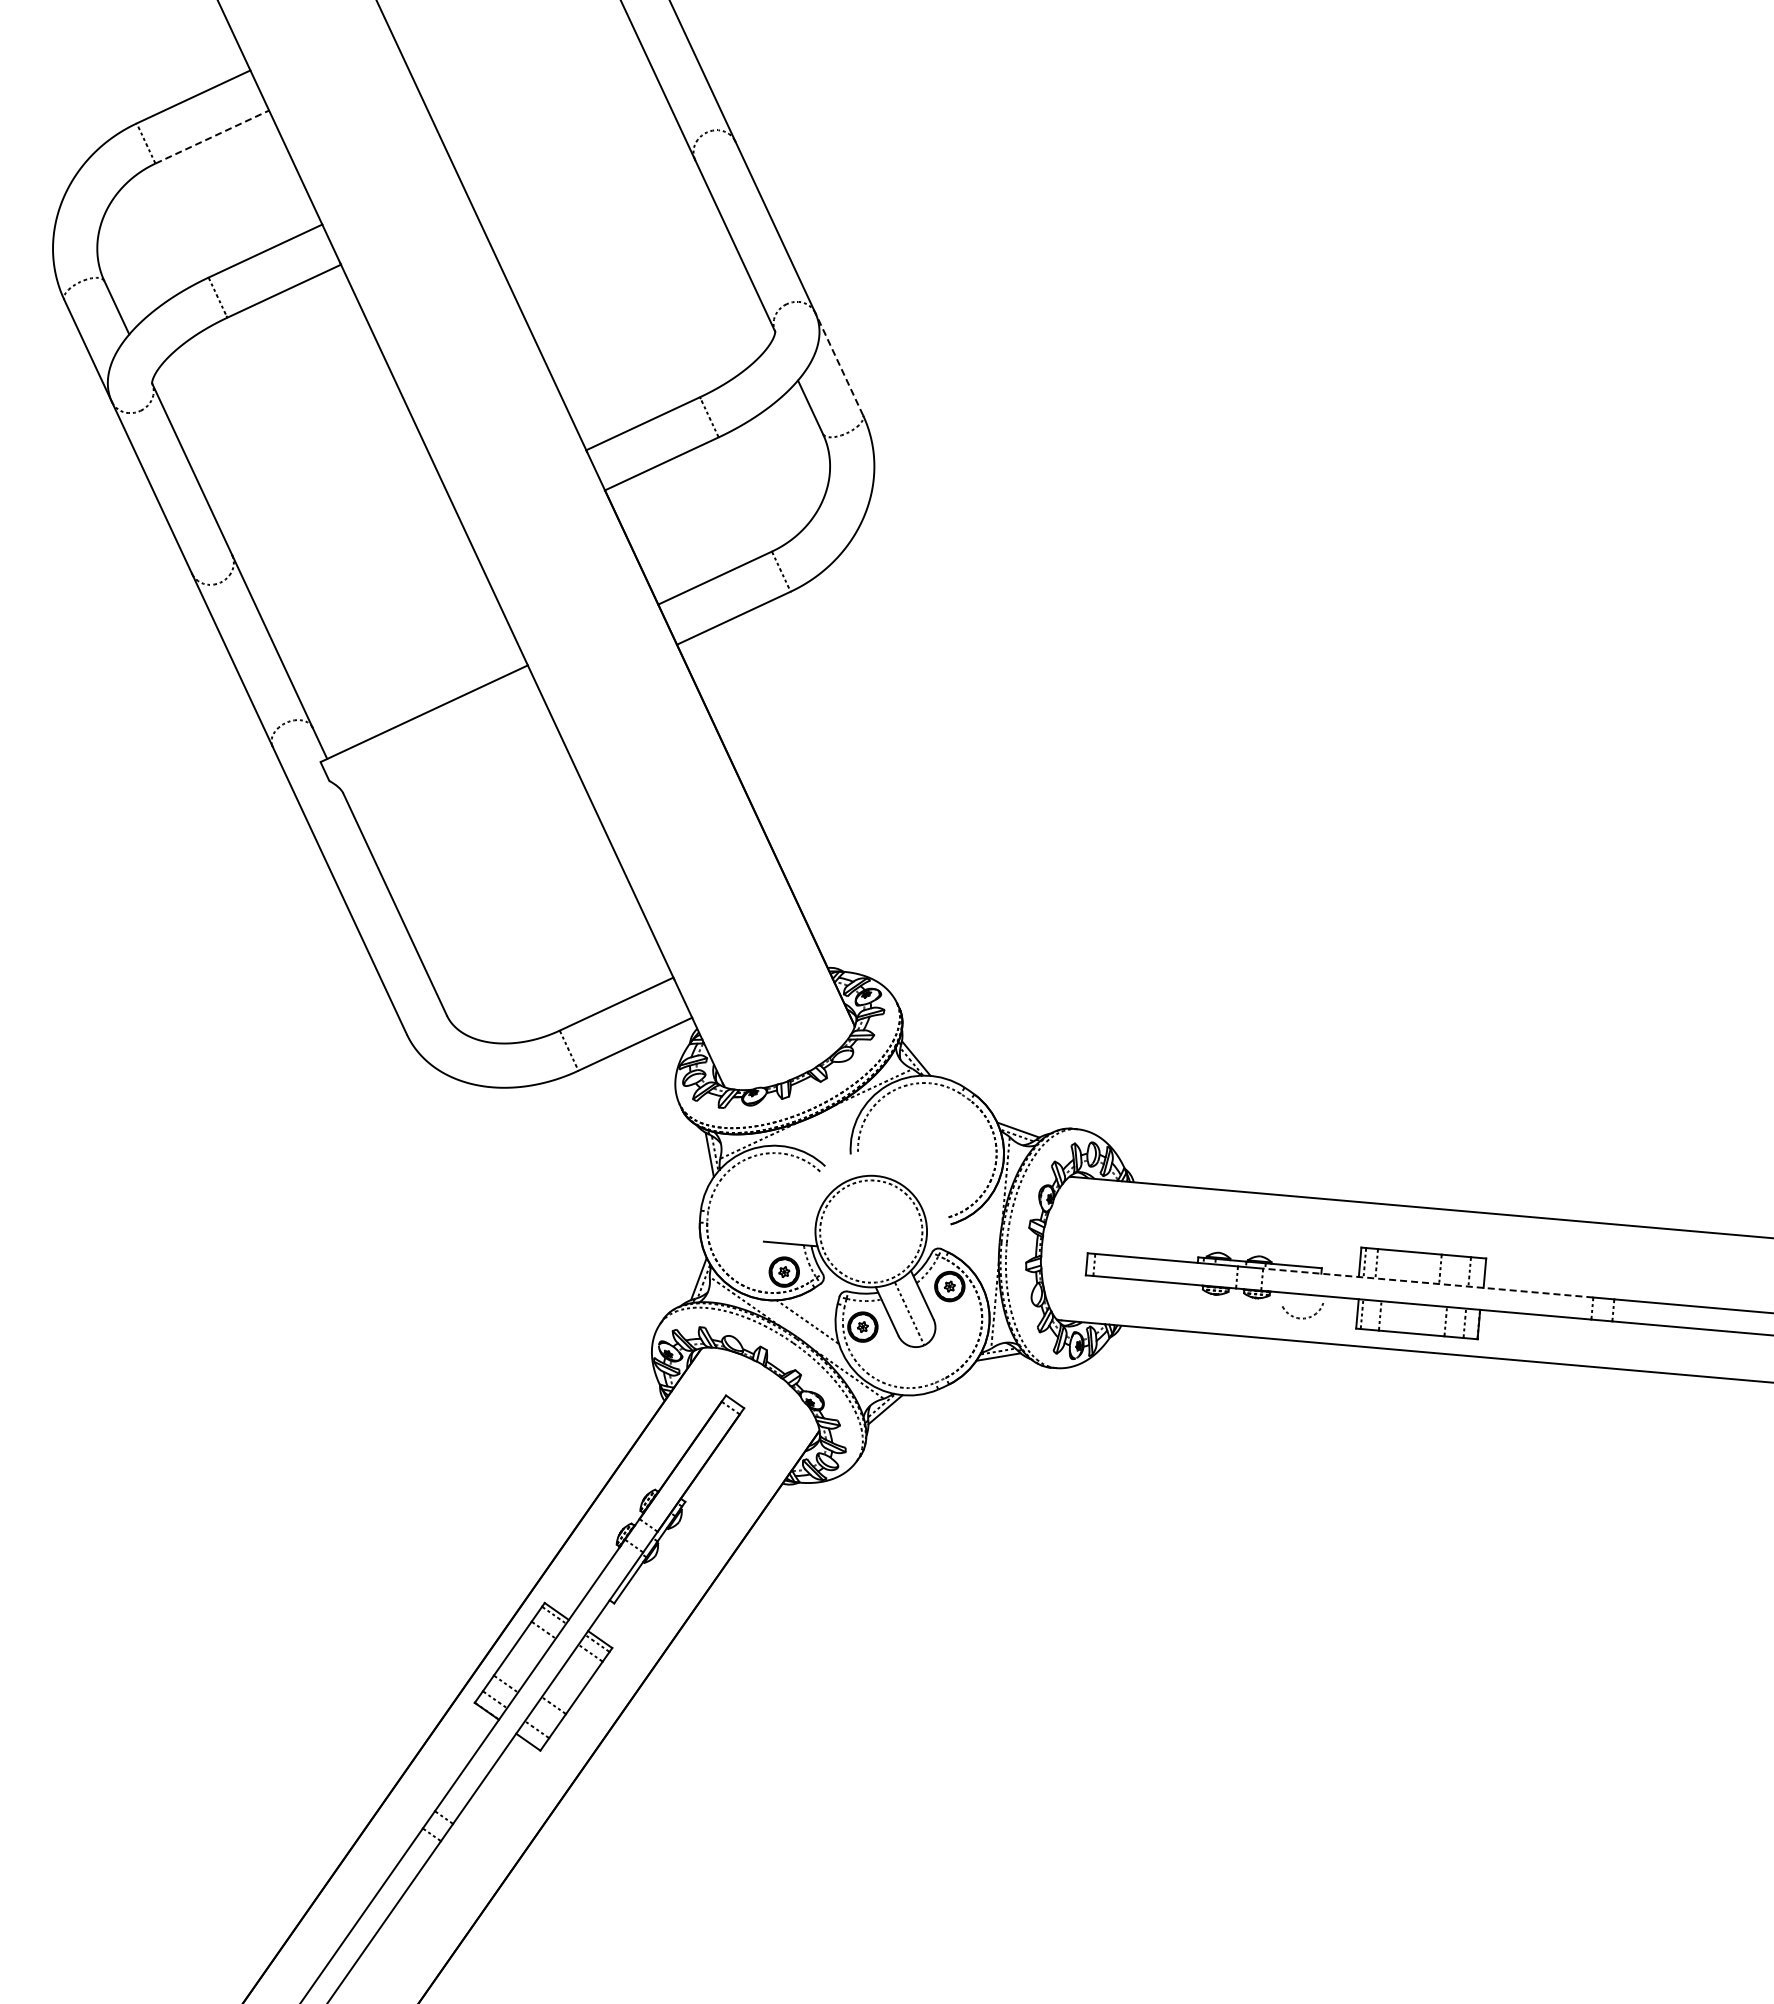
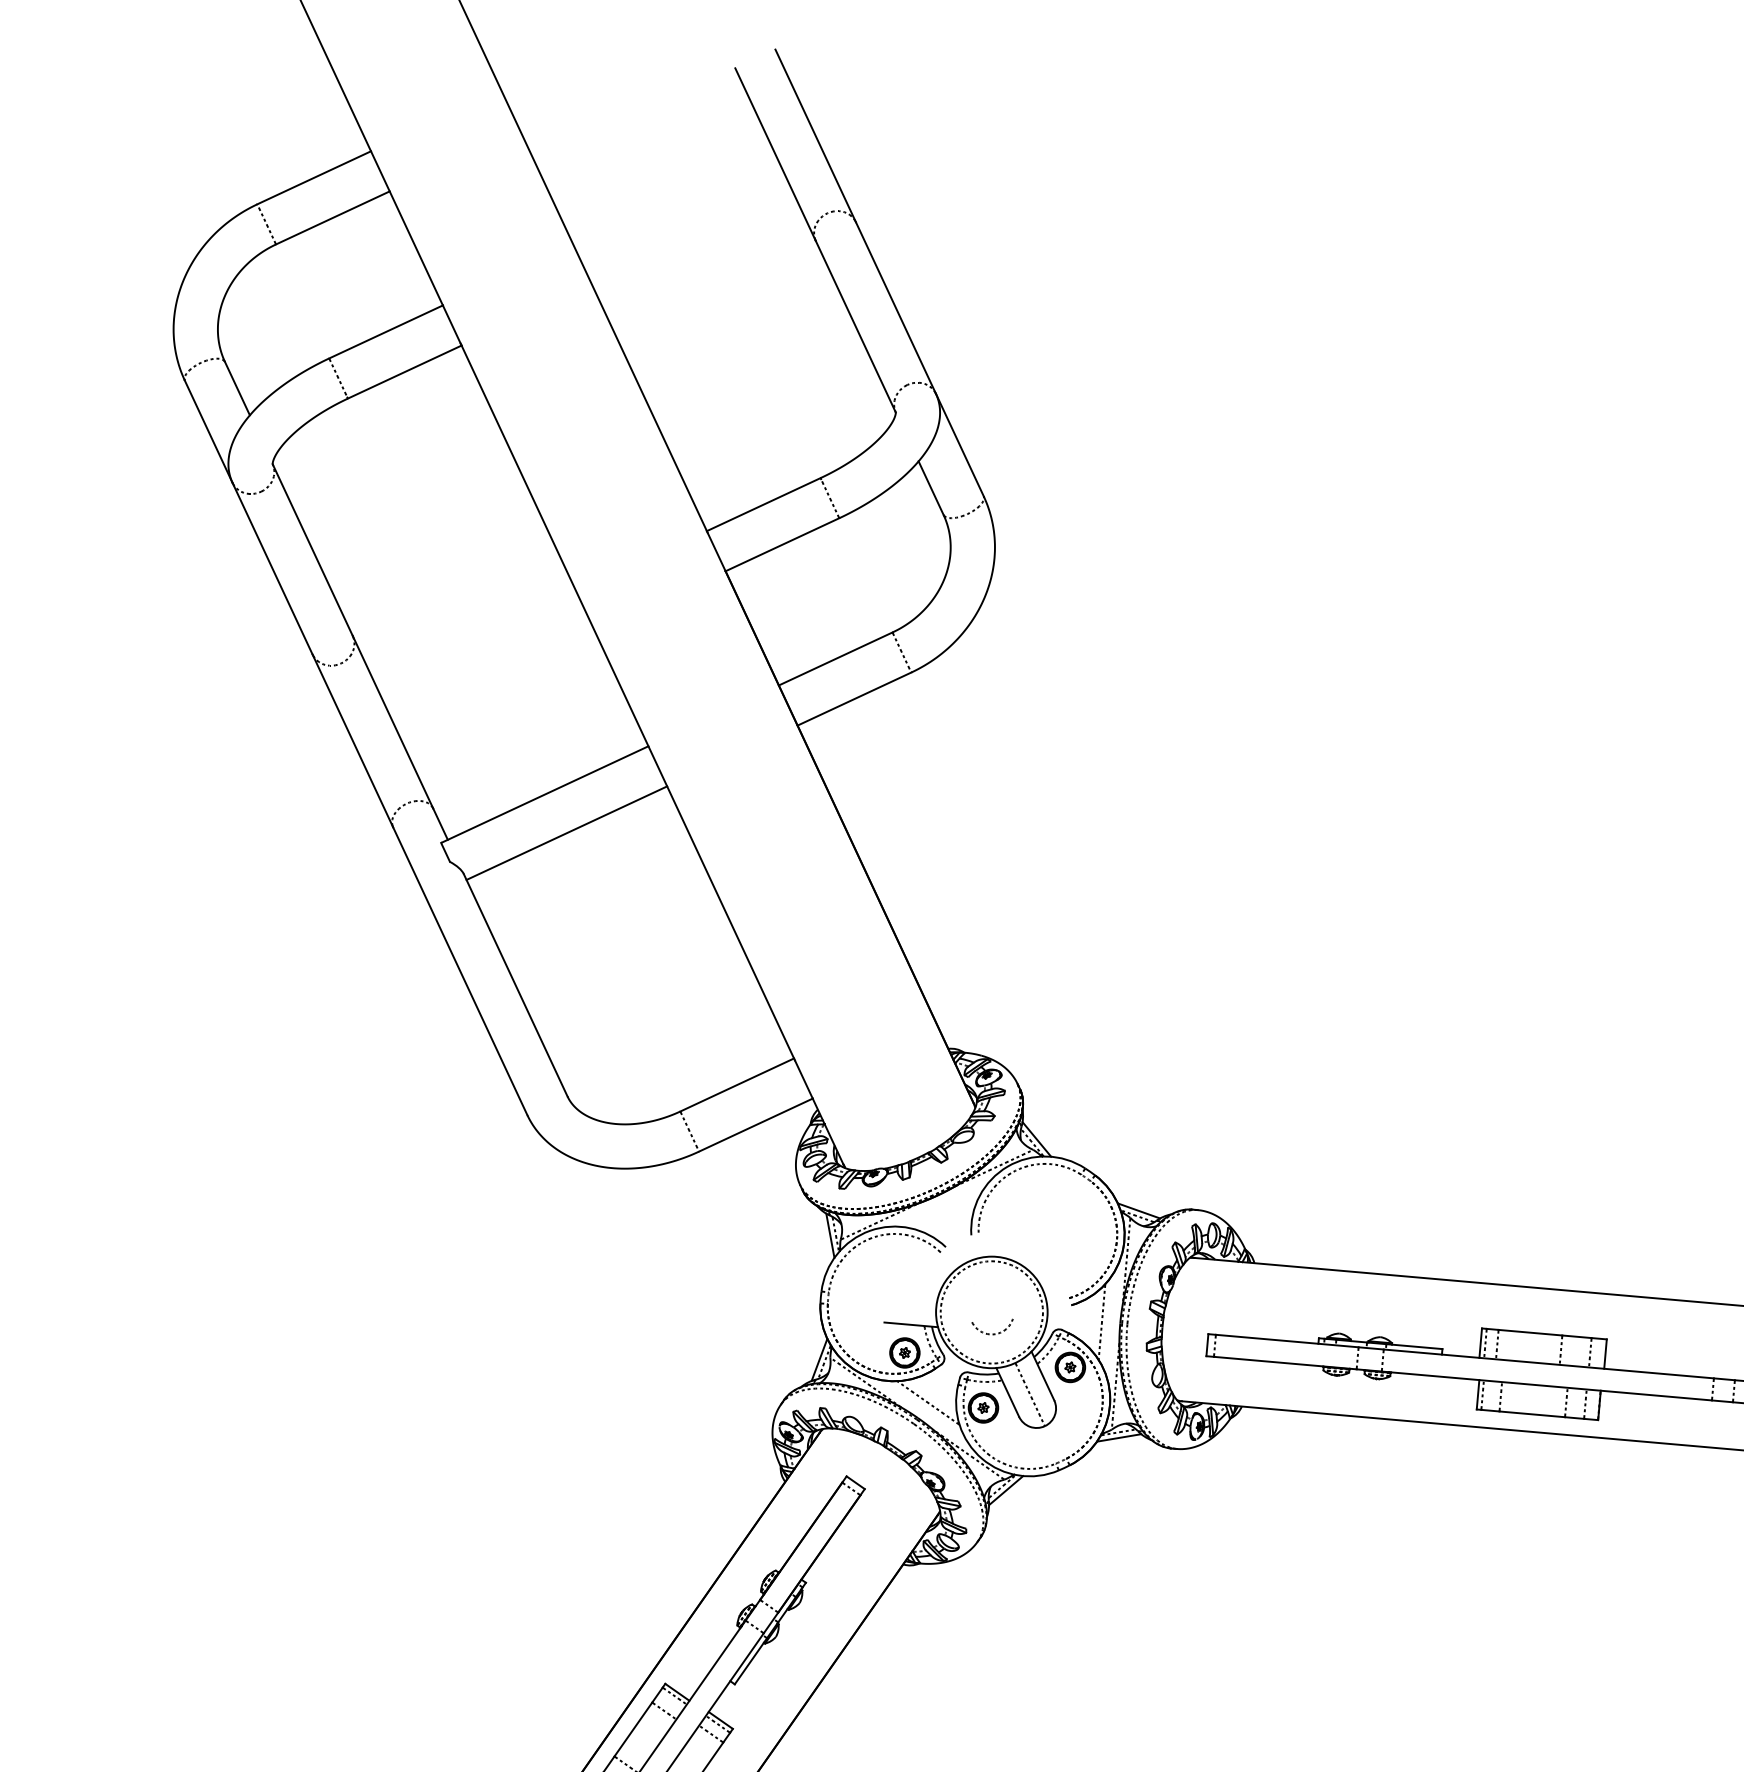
line: (212, 137) -> (333, 218), dashed -> solid
line: (839, 364) -> (960, 445), dashed -> solid
line: (445, 752) -> (566, 833), added
line: (981, 1241) -> (1102, 1322), added
line: (1428, 1283) -> (1549, 1364), dashed -> solid
arc: (1303, 1317) -> (993, 1333), moved

